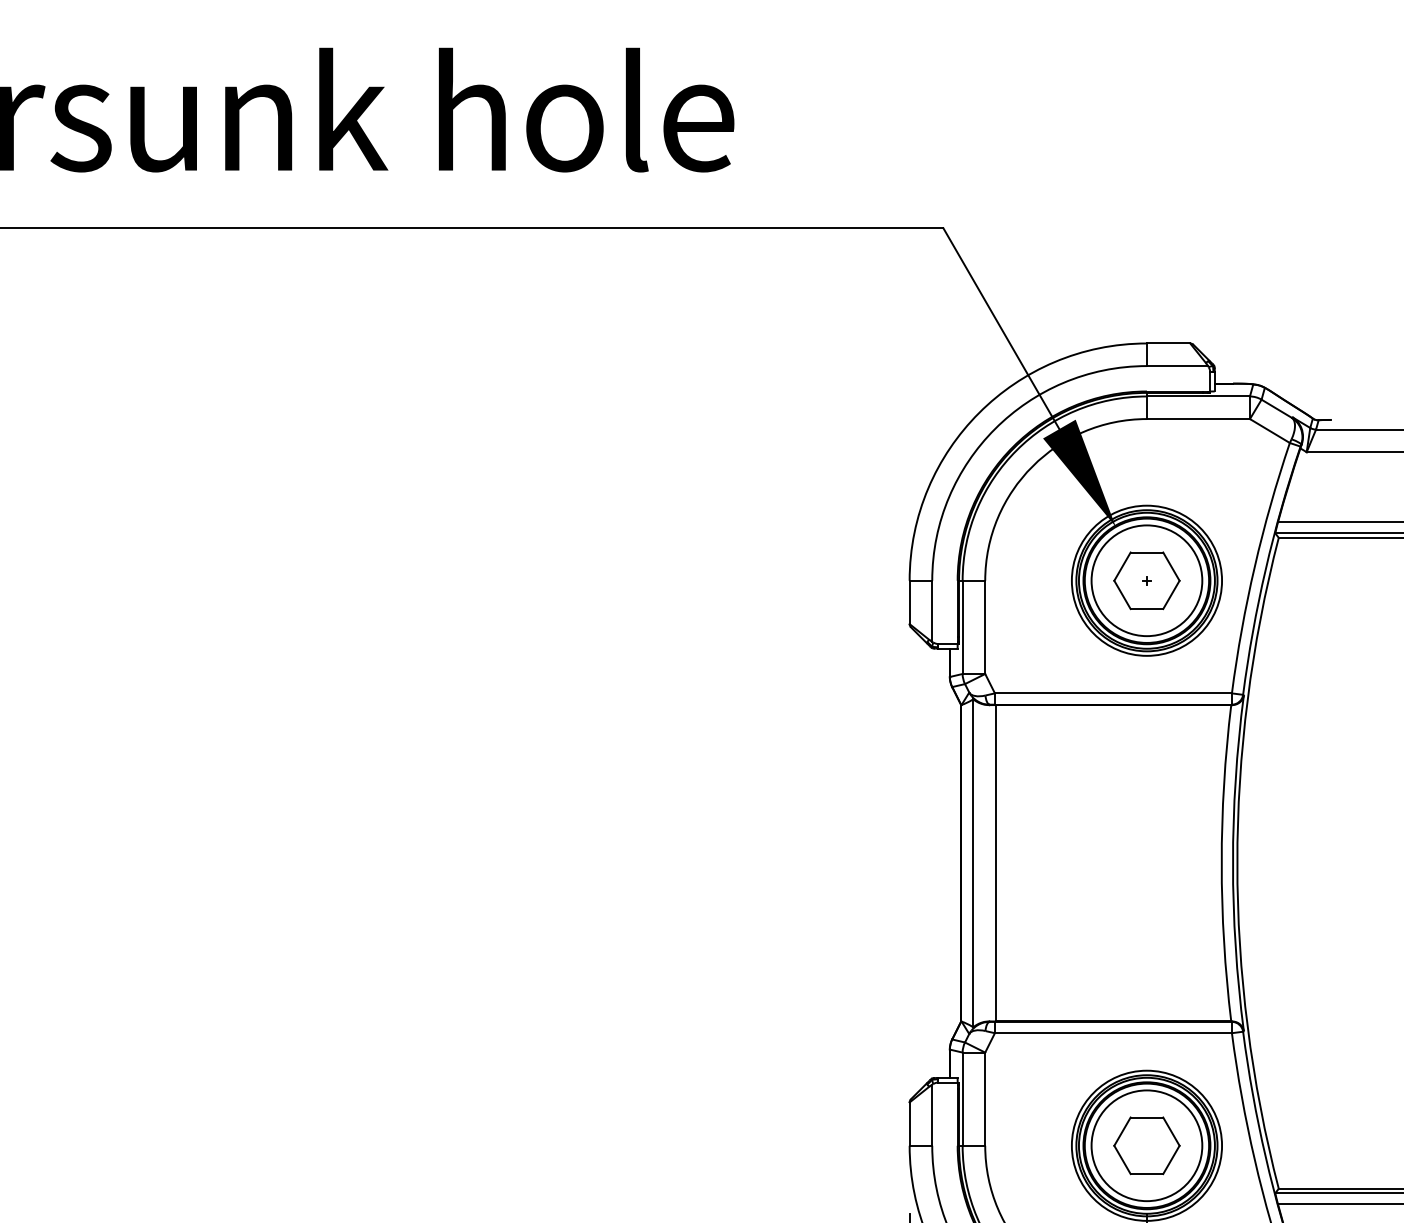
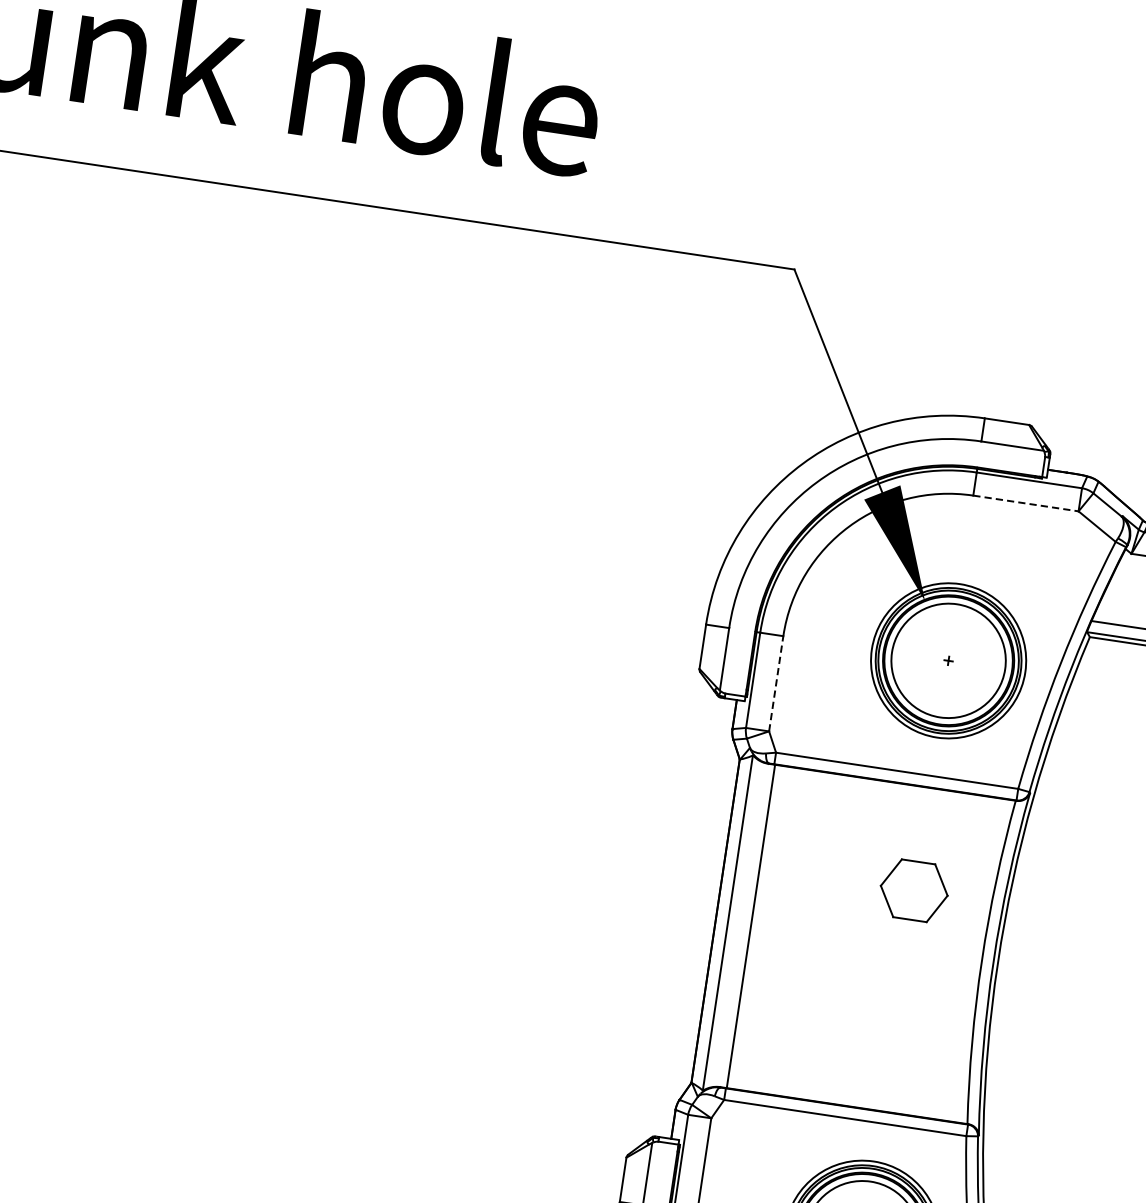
line: (1198, 419) -> (1025, 503), solid -> dashed
part: (1146, 580) -> (913, 890), moved
line: (985, 627) -> (776, 683), solid -> dashed

